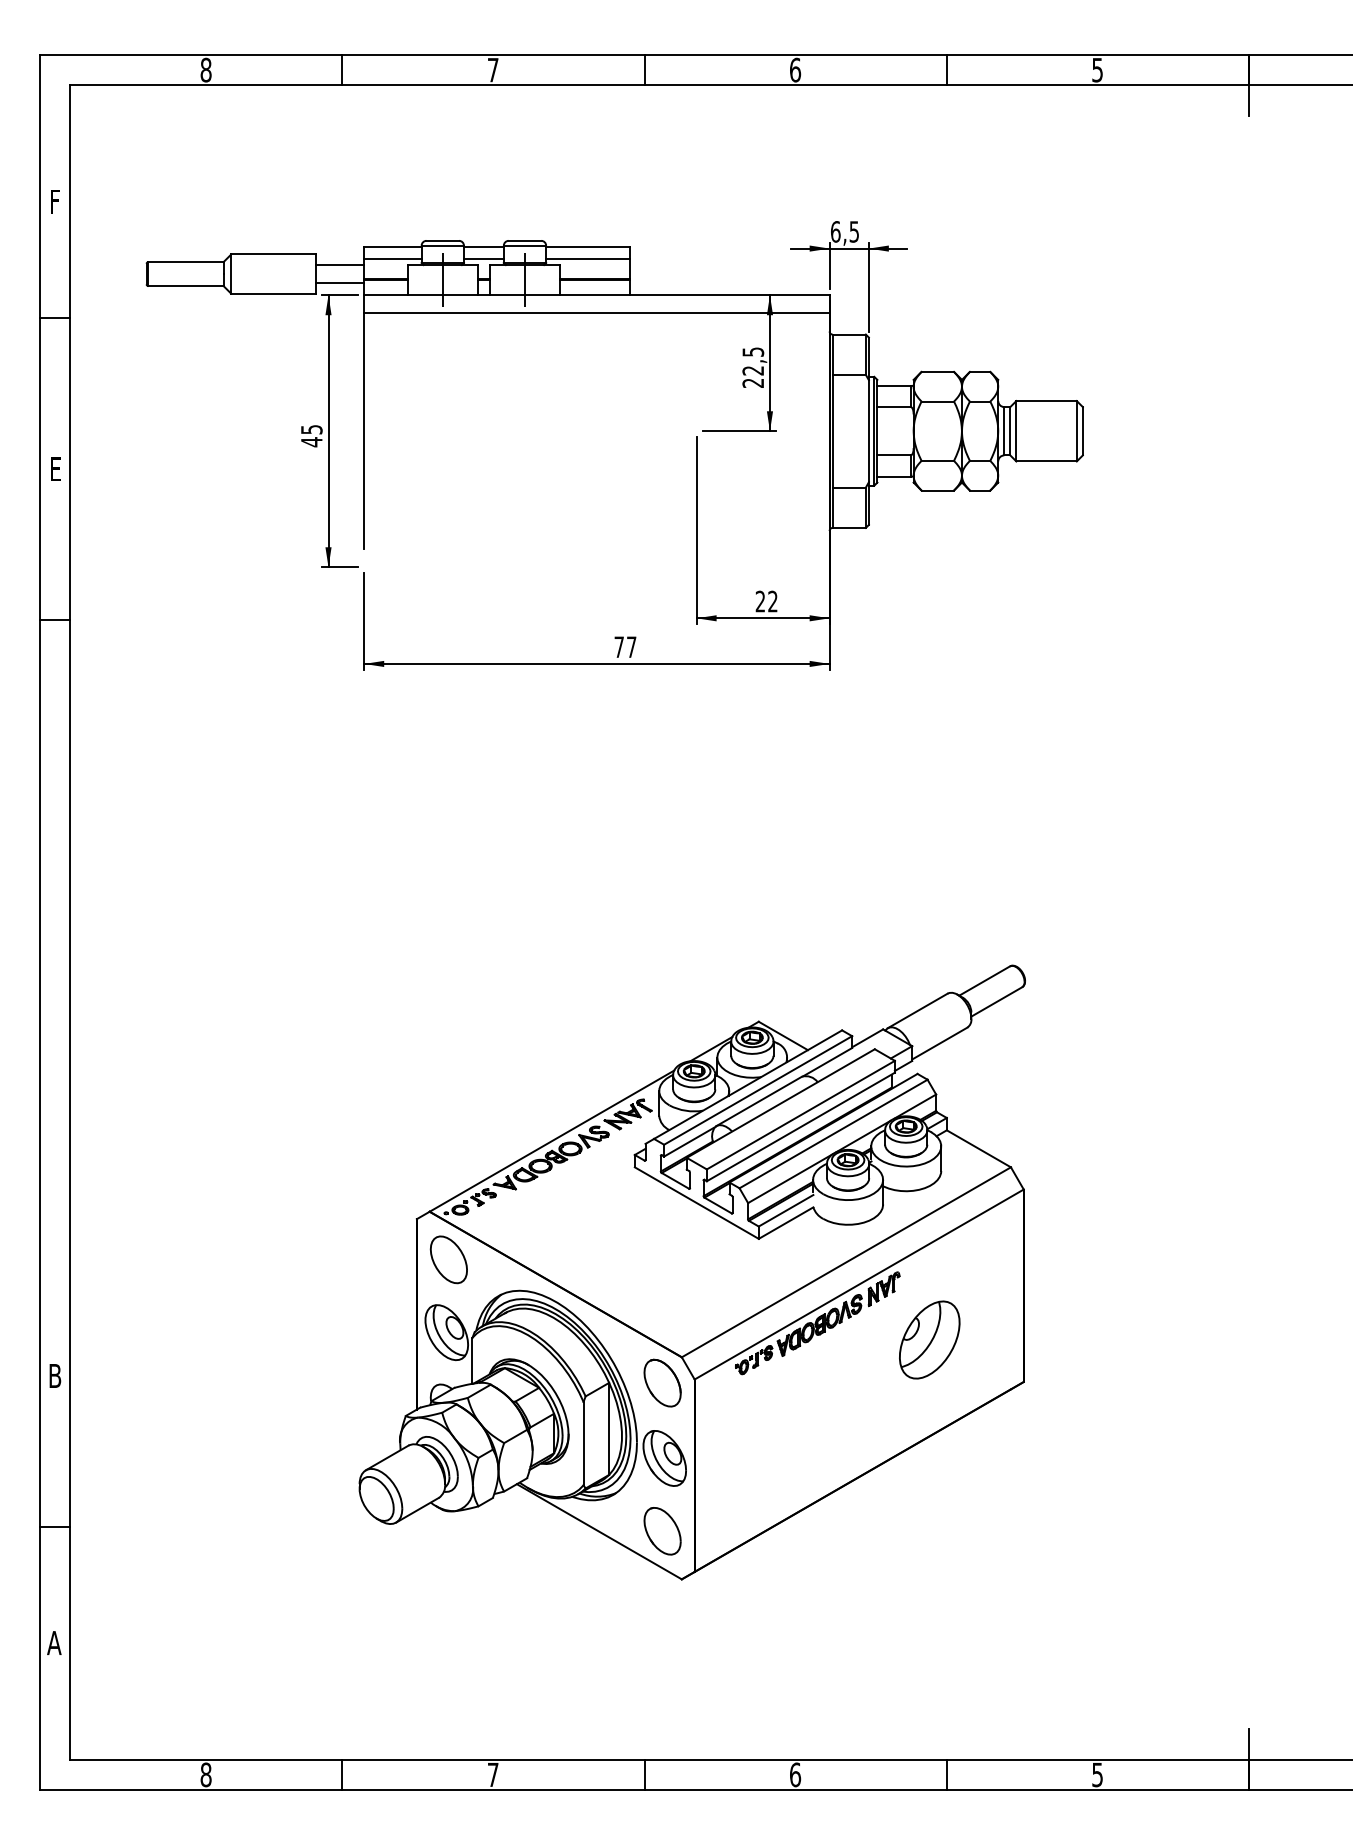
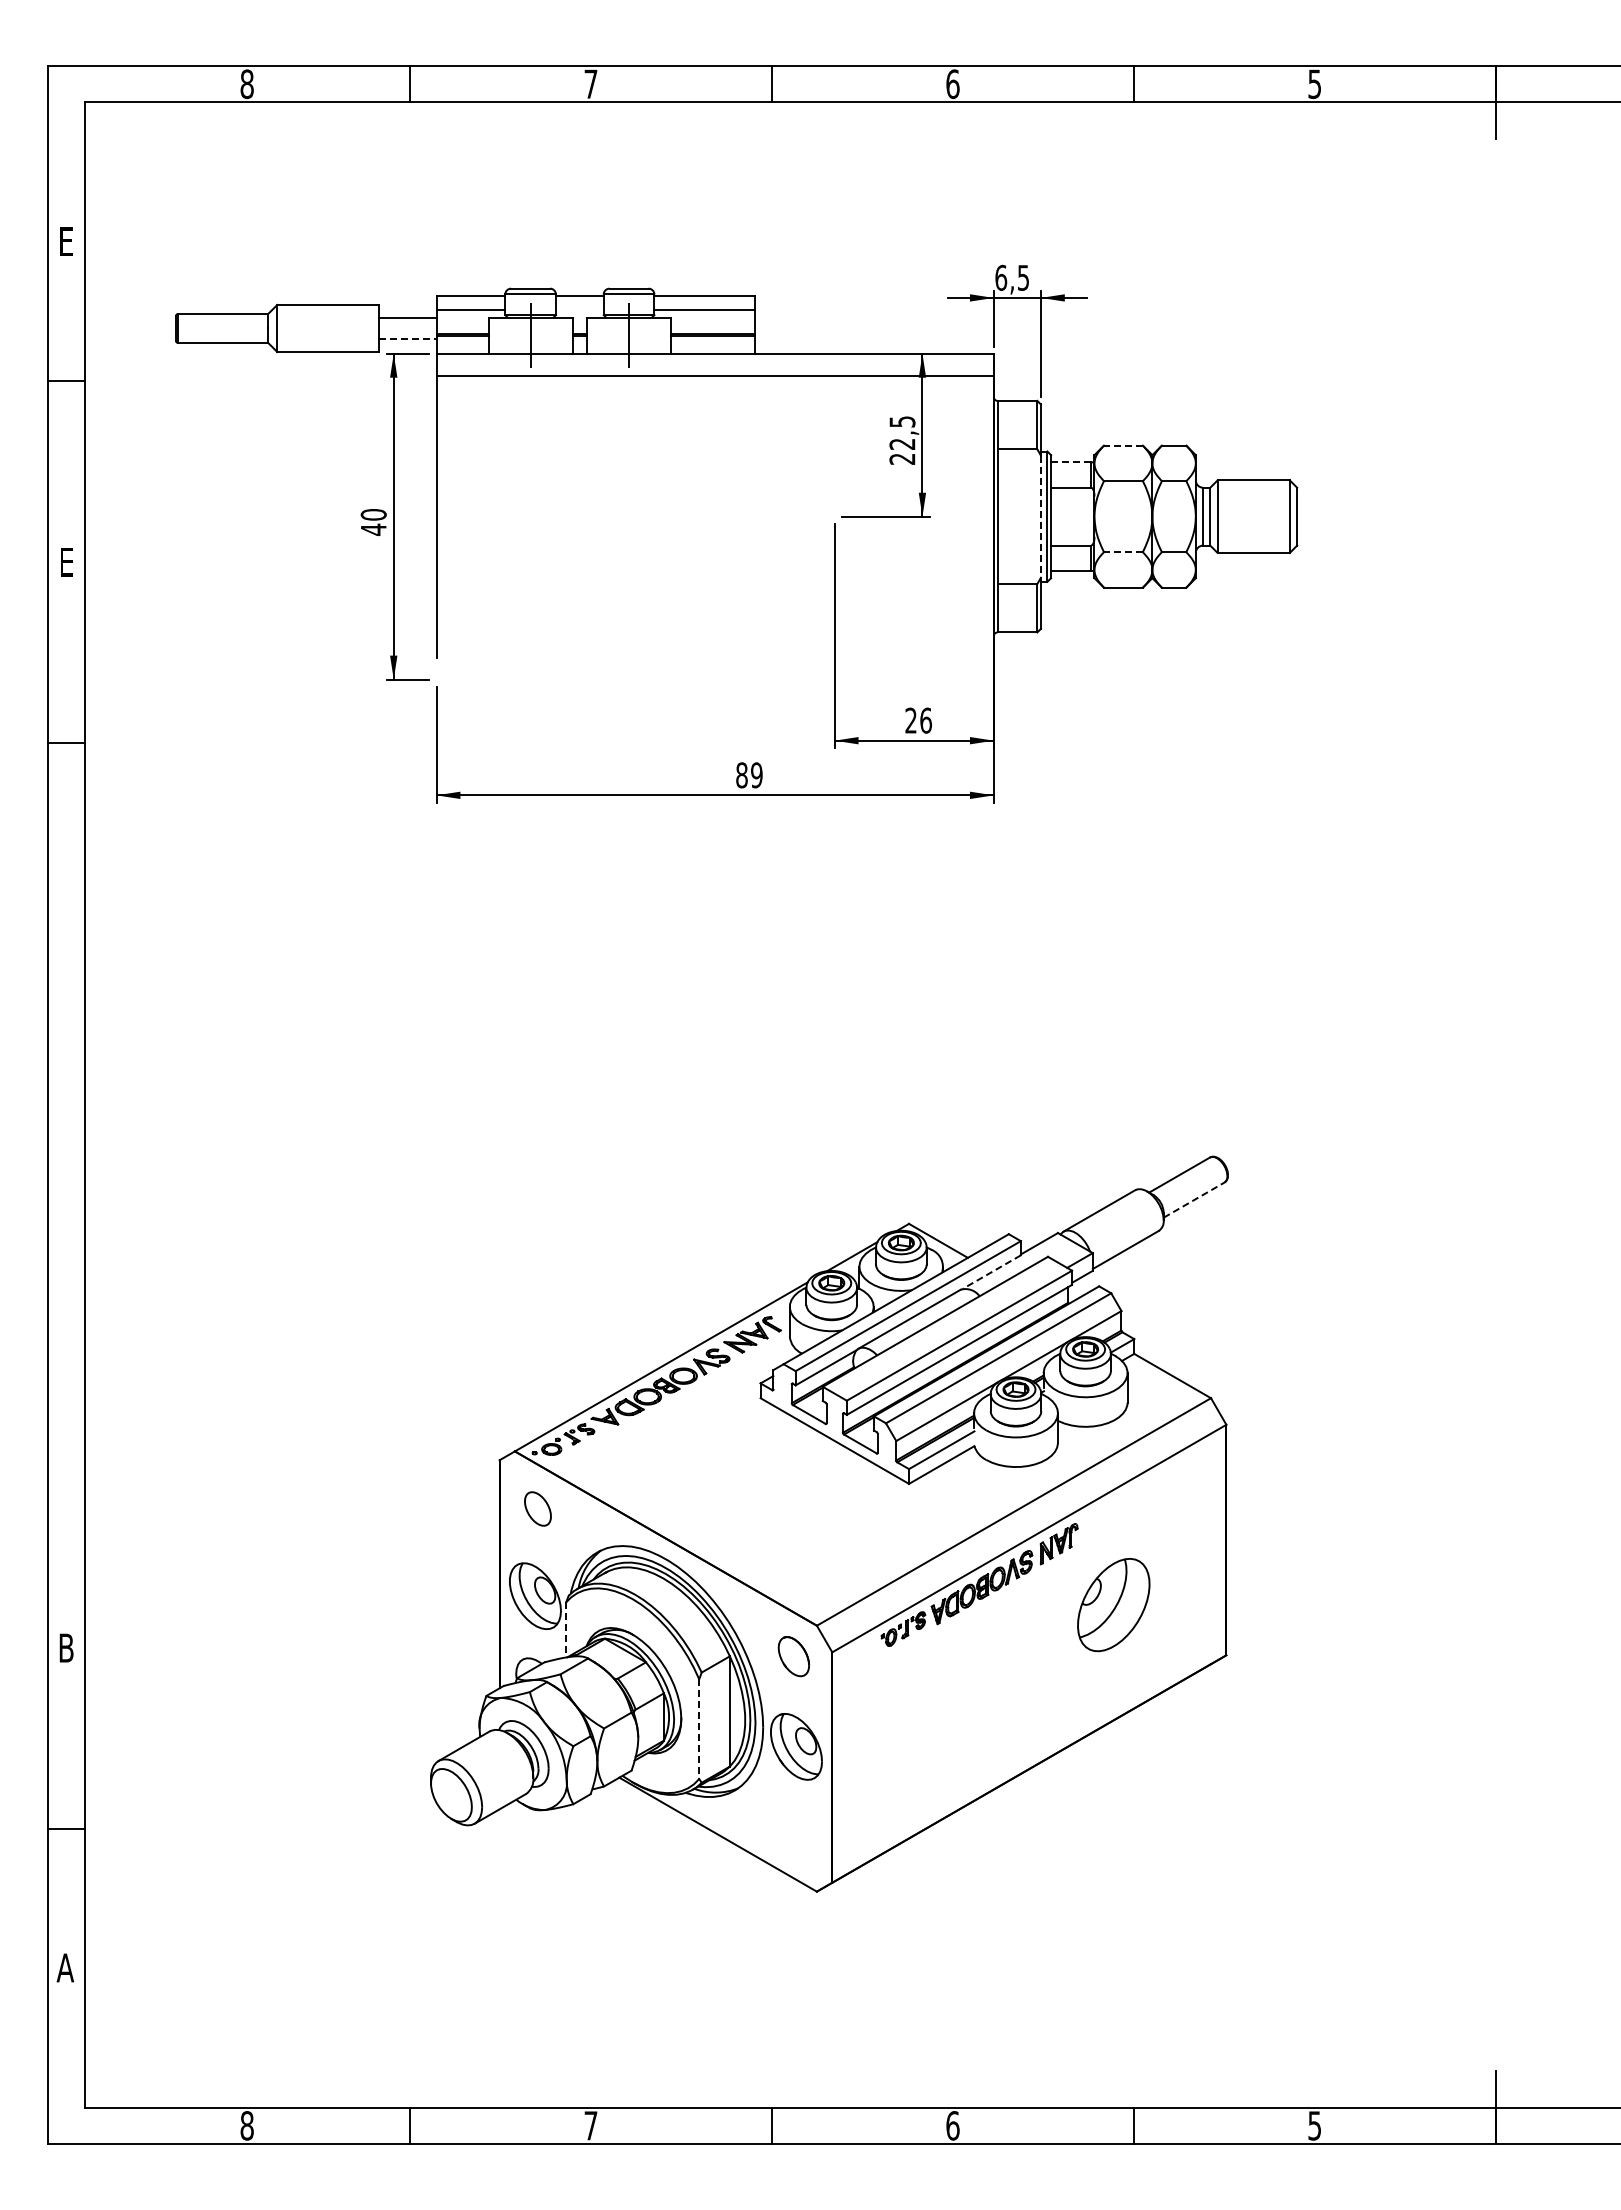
text: (55, 201) -> (66, 241), F -> E
line: (483, 259) -> (579, 310), removed
line: (339, 283) -> (407, 339), solid -> dashed
line: (937, 371) -> (1122, 445), solid -> dashed
line: (893, 386) -> (1070, 462), solid -> dashed
text: (311, 429) -> (373, 514), 45 -> 40
line: (868, 431) -> (1040, 517), solid -> dashed
line: (937, 461) -> (1122, 552), solid -> dashed
text: (772, 601) -> (925, 720), 22 -> 26
text: (625, 647) -> (749, 775), 77 -> 89
line: (997, 1001) -> (1194, 1199), solid -> dashed
line: (827, 1062) -> (991, 1272), solid -> dashed
part: (448, 1259) -> (537, 1508), size x0.6
line: (472, 1360) -> (566, 1629), solid -> dashed
part: (662, 1383) -> (793, 1656), size x0.7
line: (583, 1443) -> (699, 1729), solid -> dashed
part: (662, 1530) -> (793, 1833), removed

